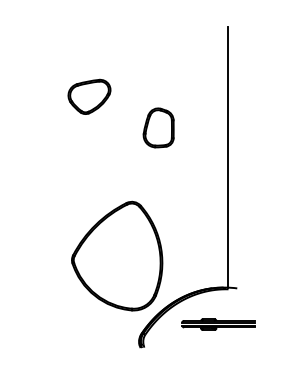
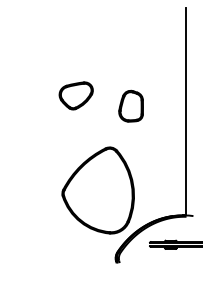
part: (89, 96) -> (76, 95), moved
part: (158, 127) -> (130, 105), moved

